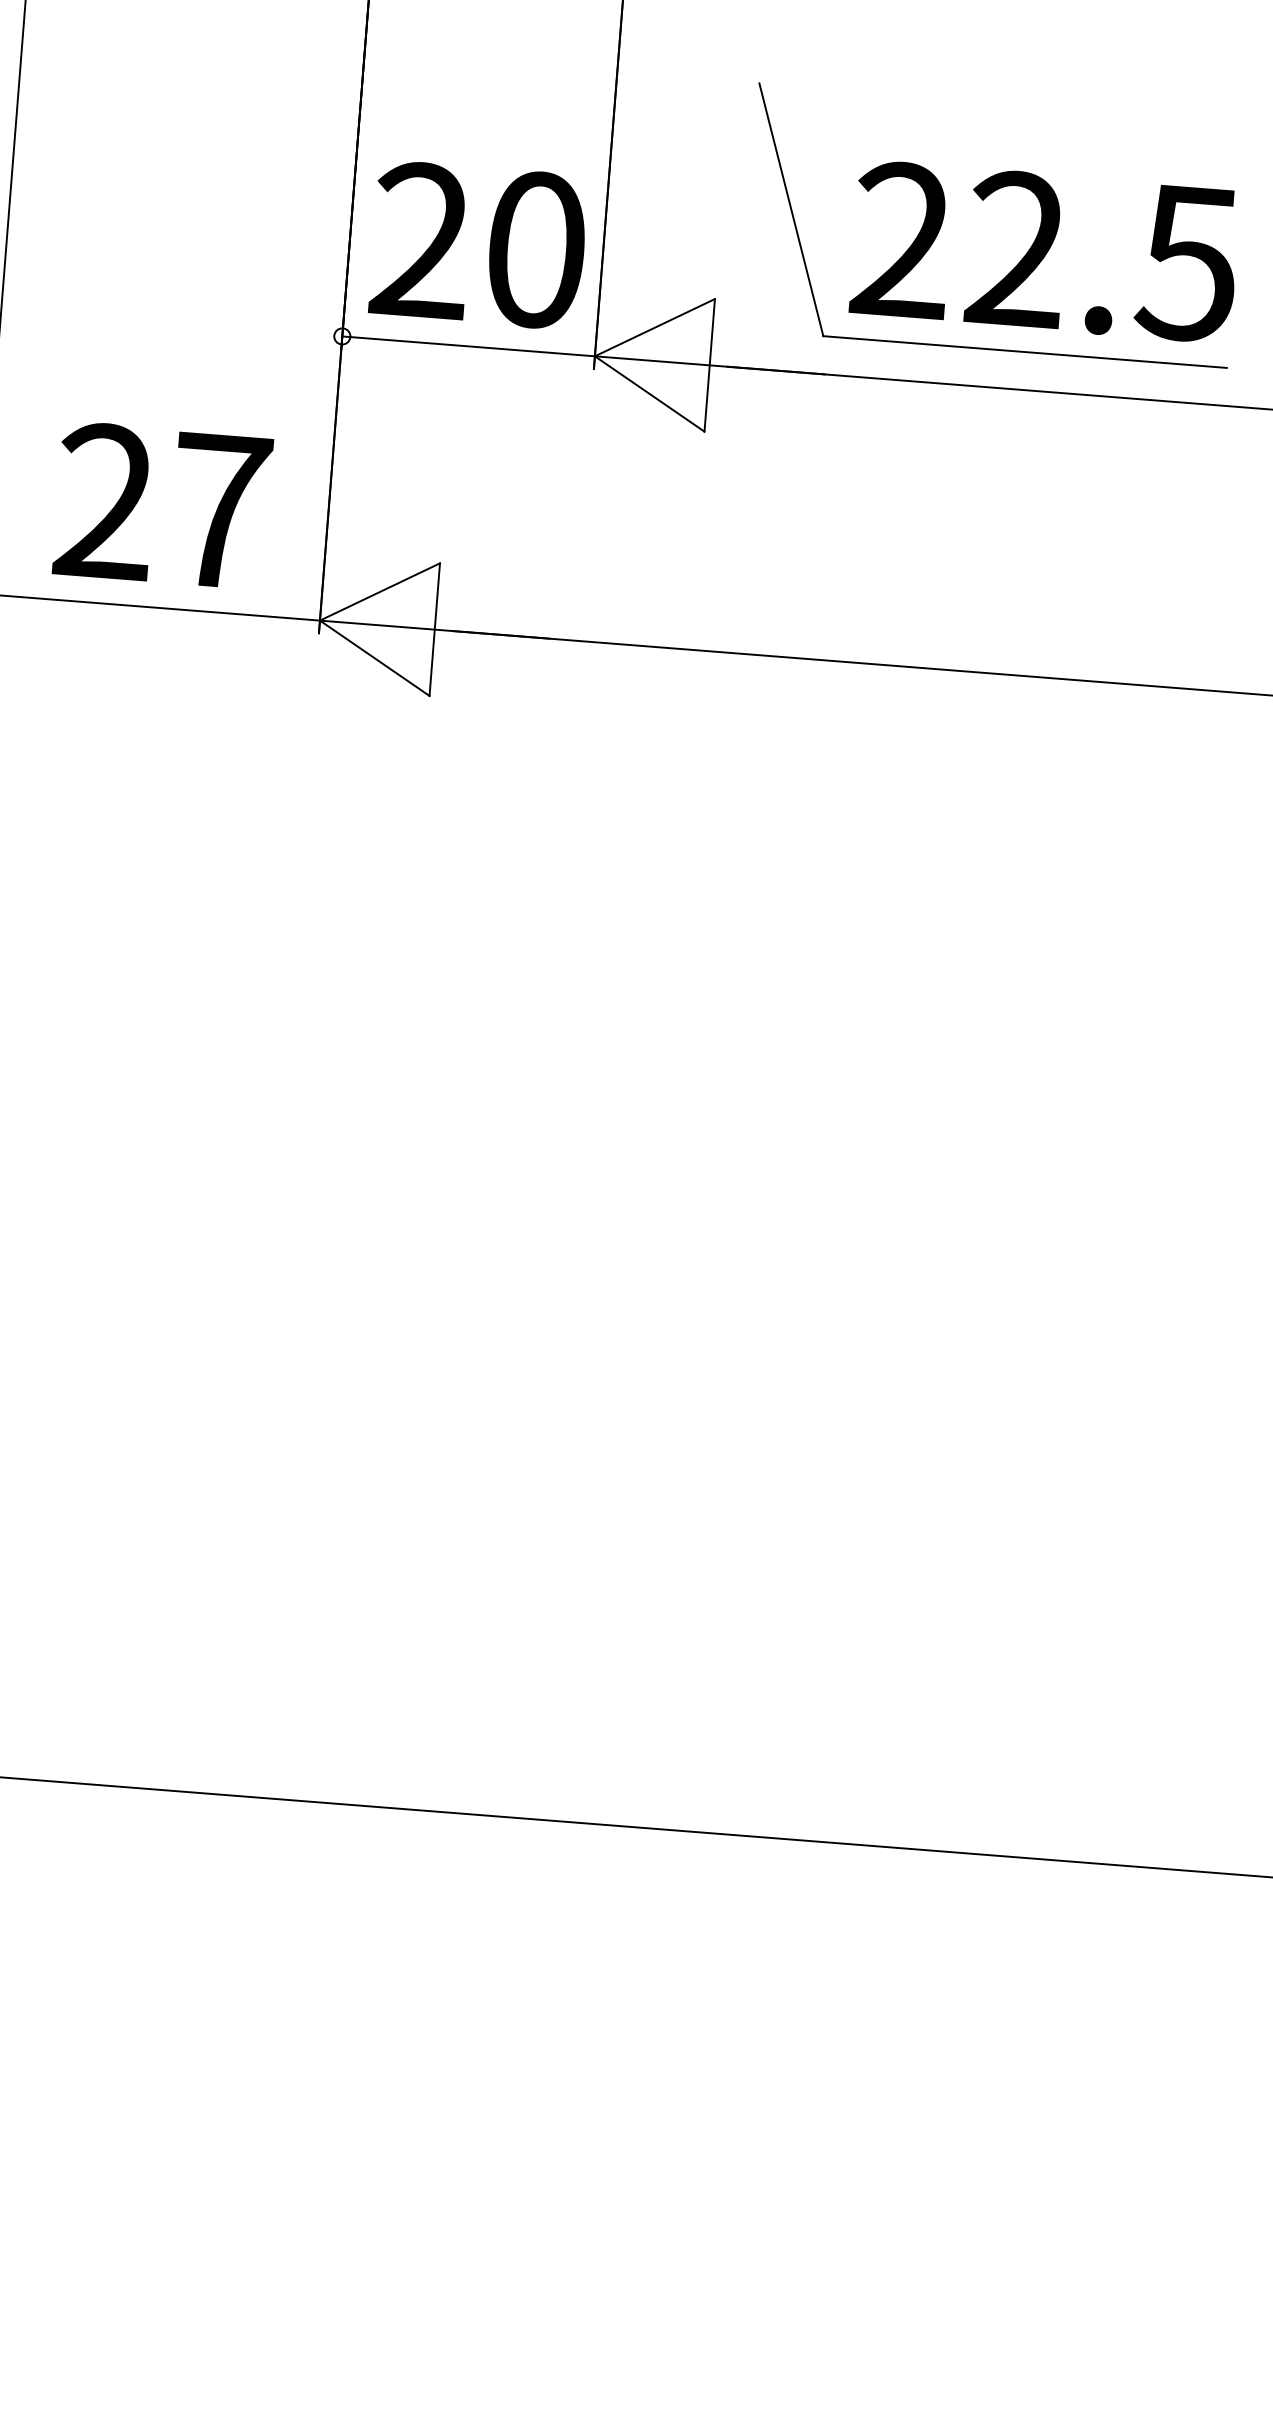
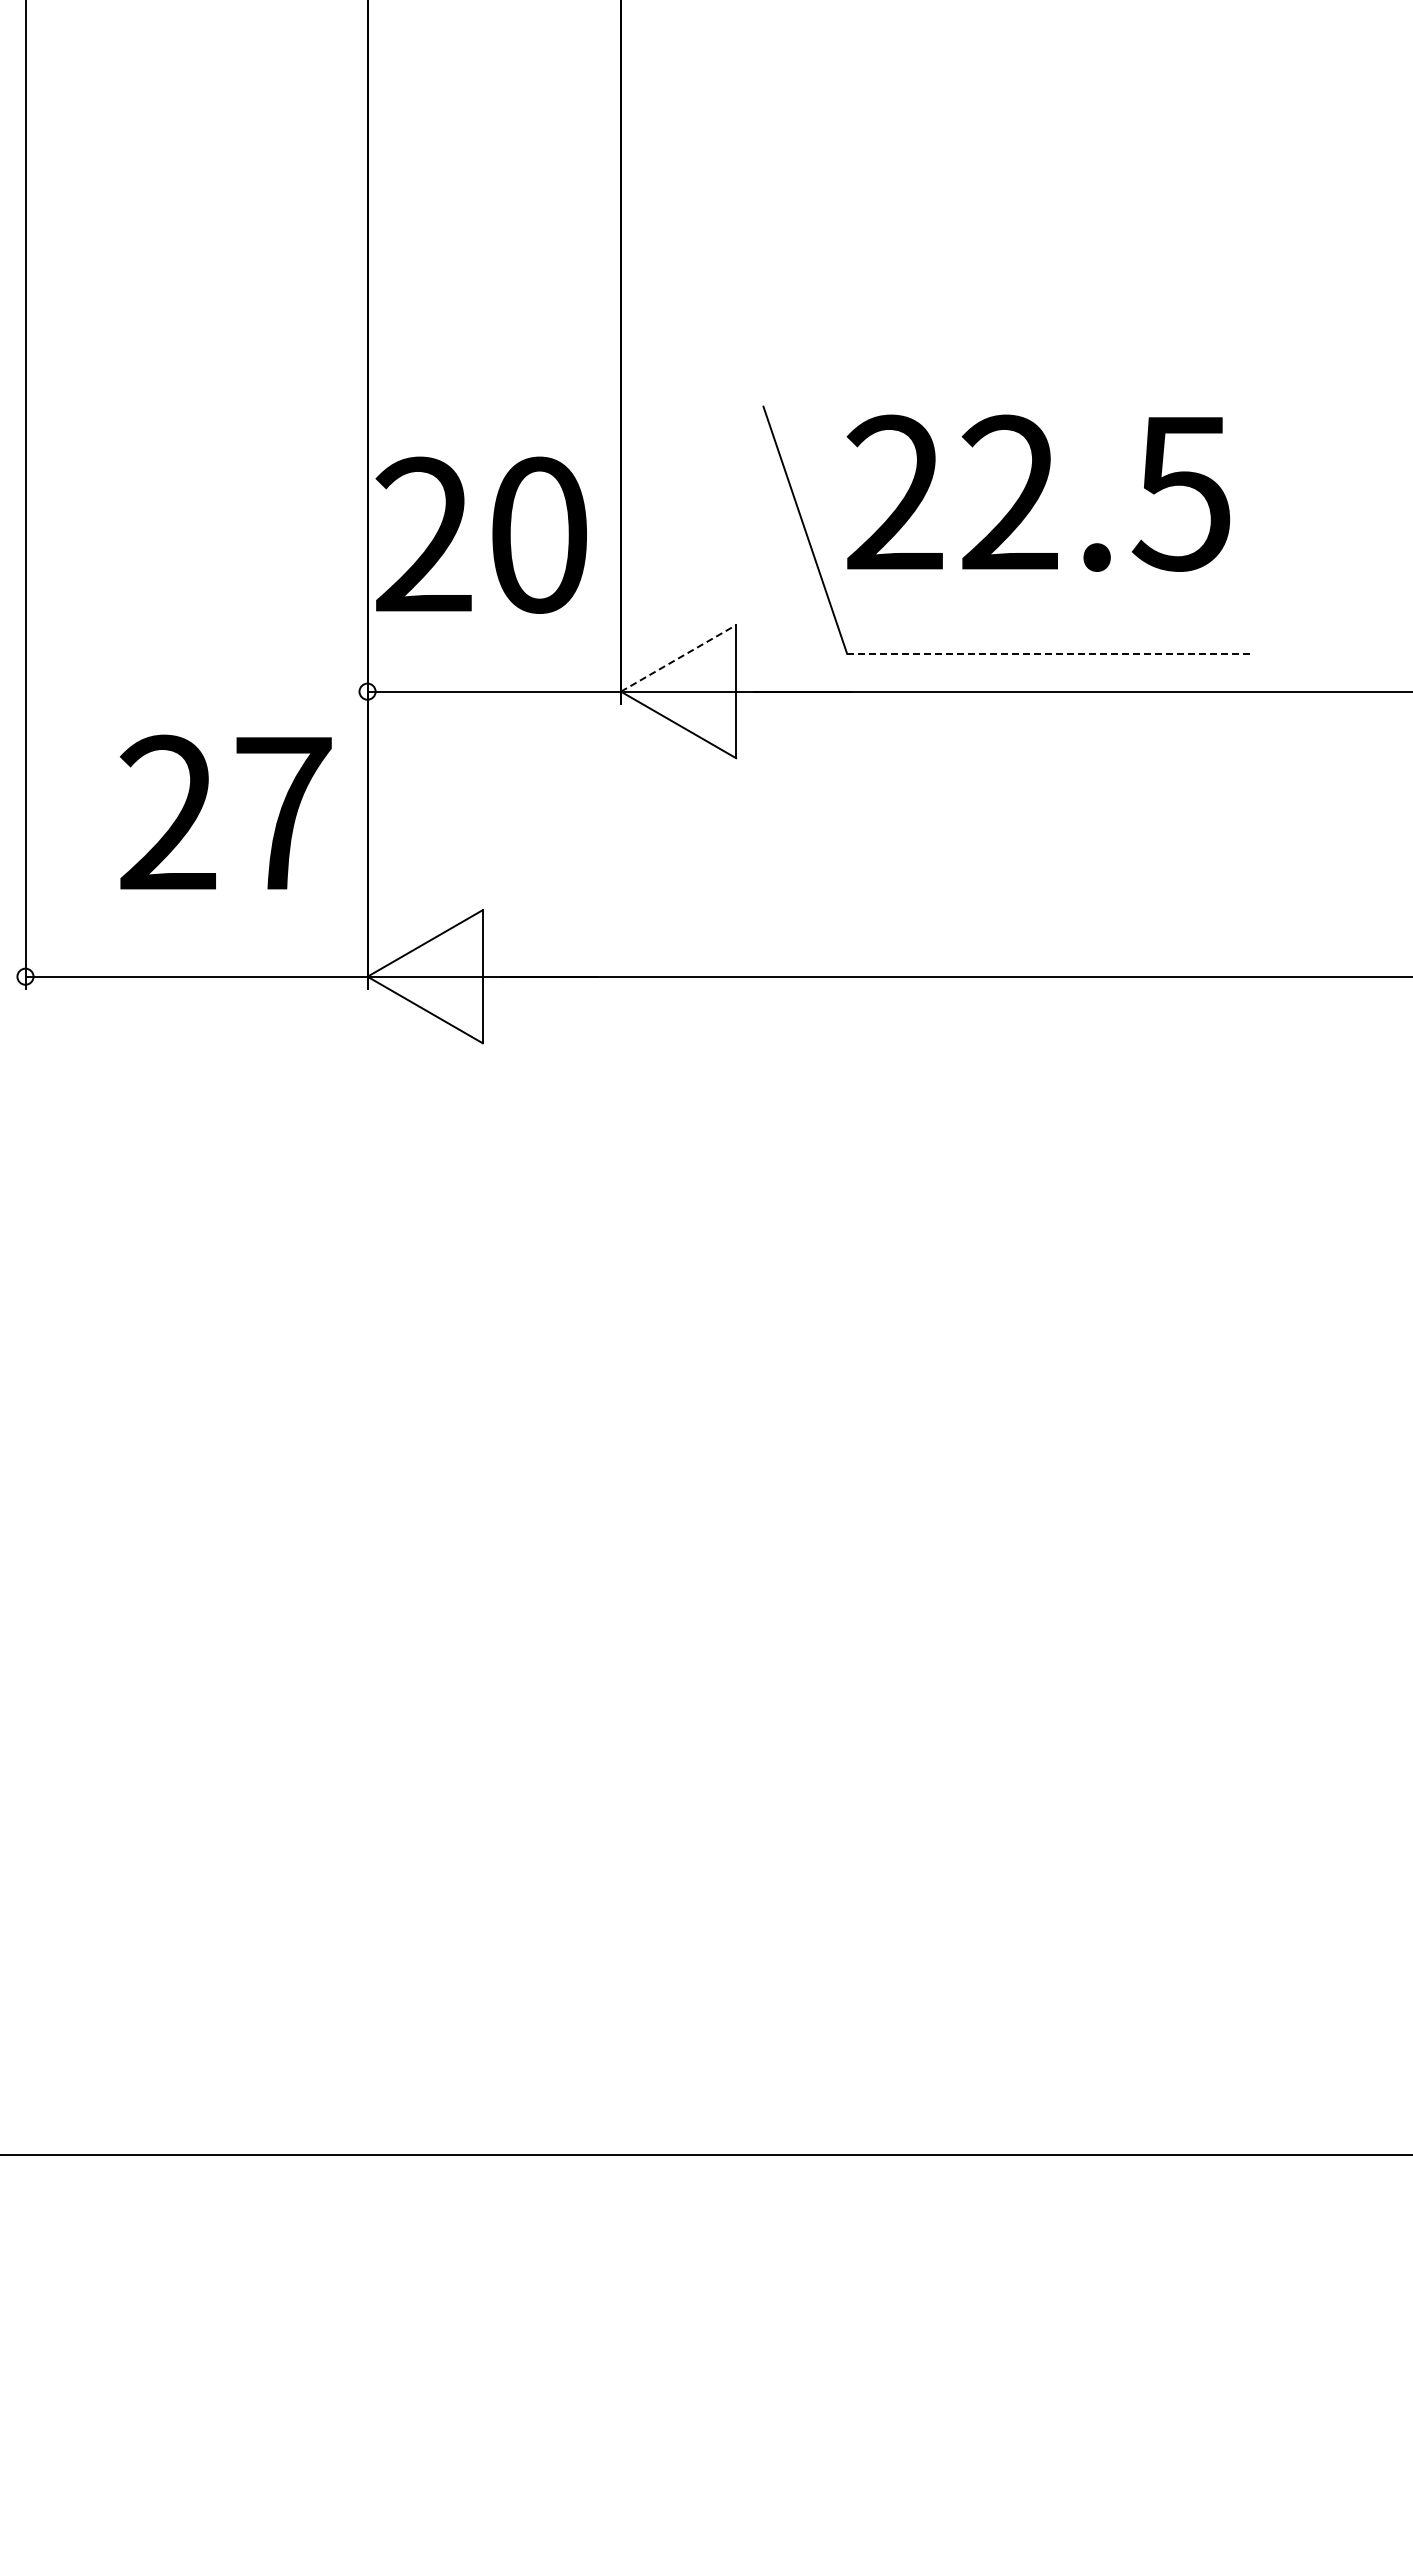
text: (477, 244) -> (480, 534), moved
text: (1045, 251) -> (1038, 492), moved
line: (654, 327) -> (678, 658), solid -> dashed
line: (1025, 351) -> (1049, 653), solid -> dashed
text: (162, 504) -> (225, 811), moved

